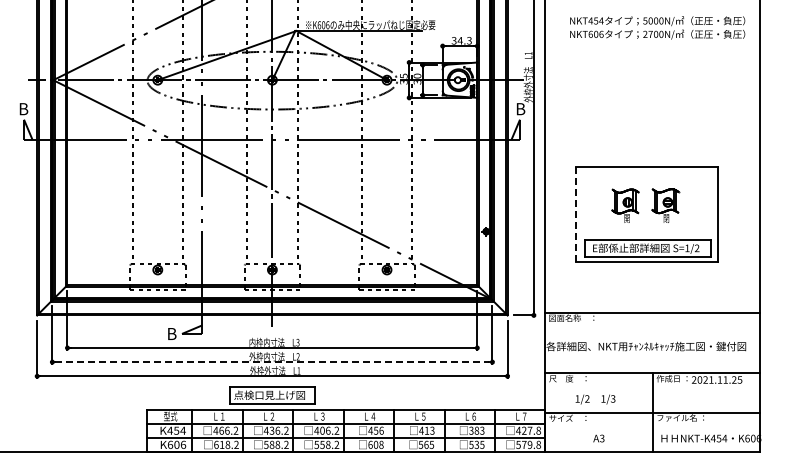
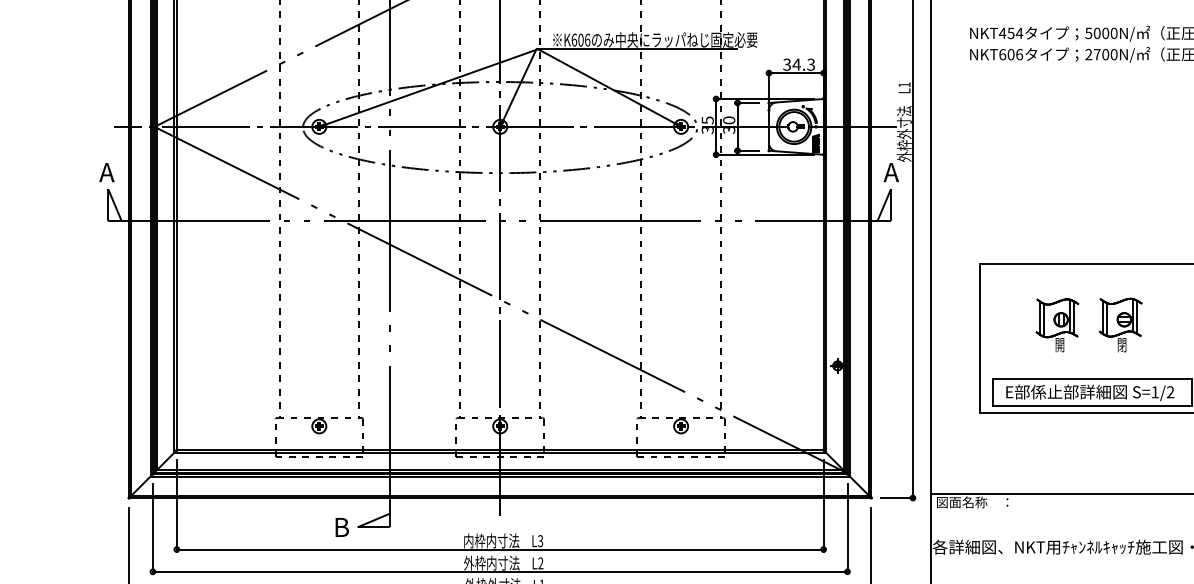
text: (23, 109) -> (107, 173), B -> A
text: (520, 109) -> (891, 173), B -> A
line: (576, 213) -> (980, 337), dashed -> solid
line: (272, 362) -> (500, 572), dashed -> solid

